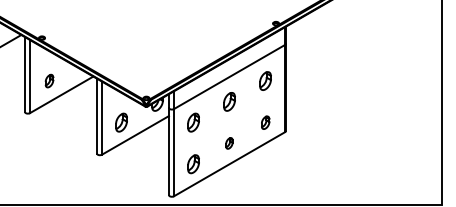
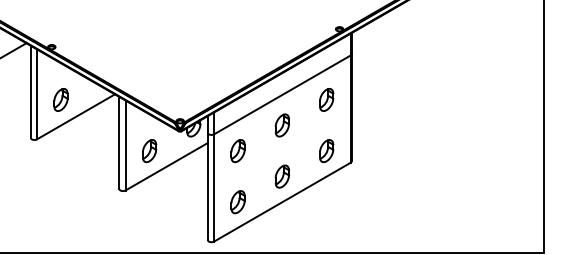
part: (49, 80) -> (60, 99), size x1.43
part: (265, 123) -> (326, 151), size x1.43
part: (228, 143) -> (281, 176), size x1.67

